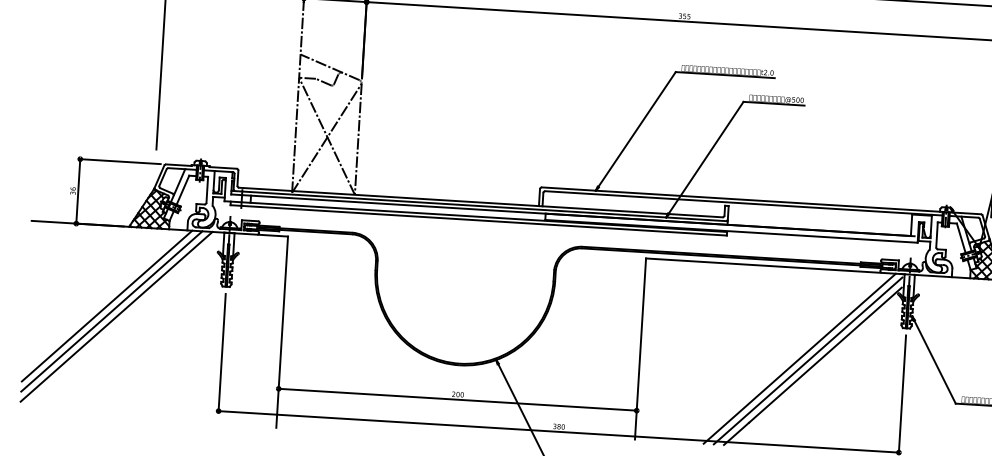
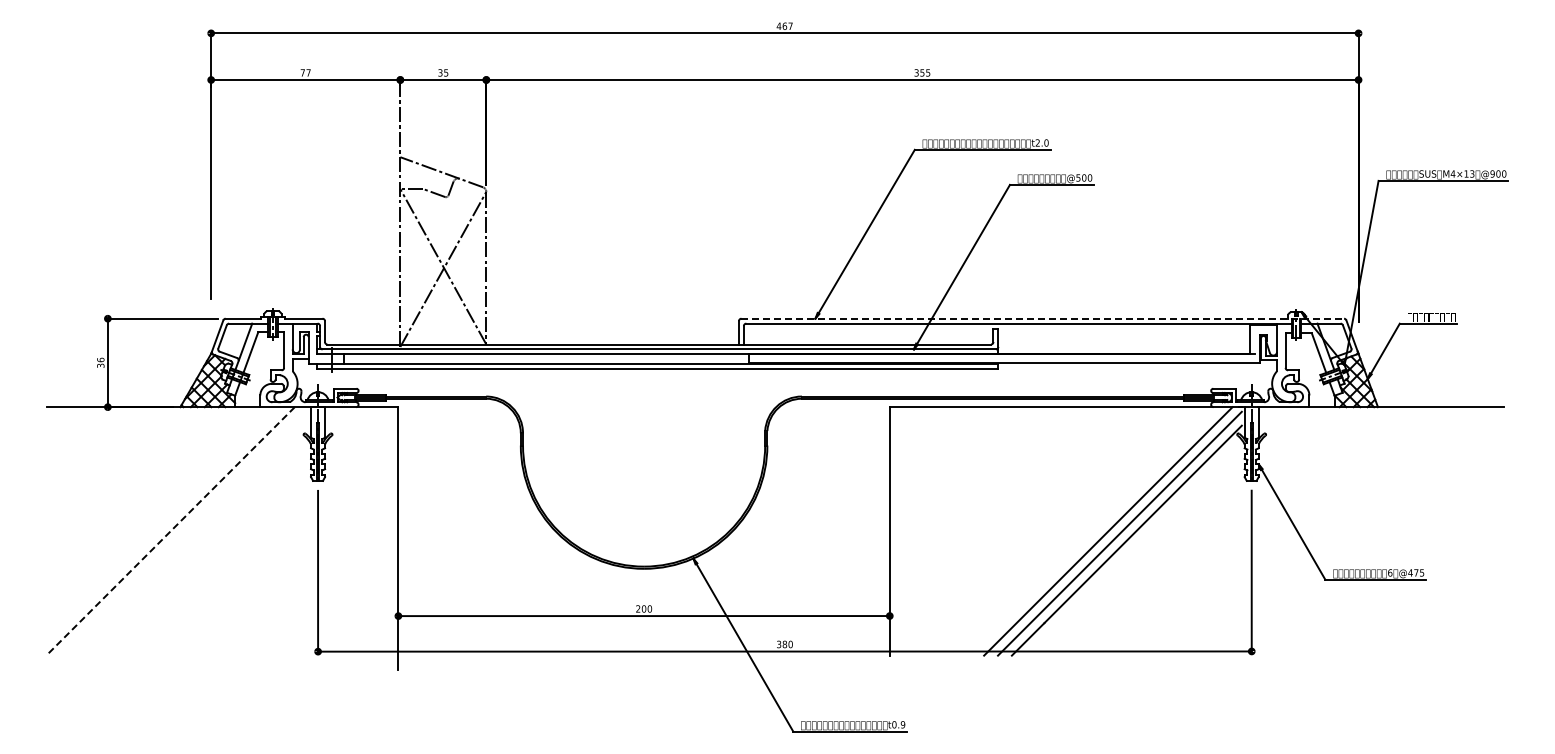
line: (762, 200) -> (1043, 318), solid -> dashed
line: (106, 306) -> (156, 517), removed
line: (111, 311) -> (163, 524), removed
line: (116, 317) -> (170, 531), solid -> dashed

